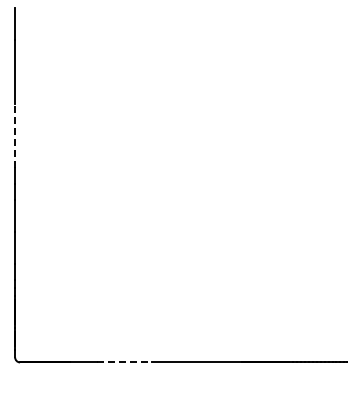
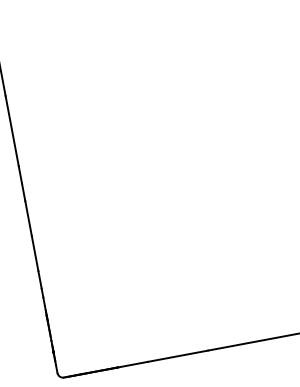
line: (15, 136) -> (12, 131), dashed -> solid
line: (124, 362) -> (178, 356), dashed -> solid

